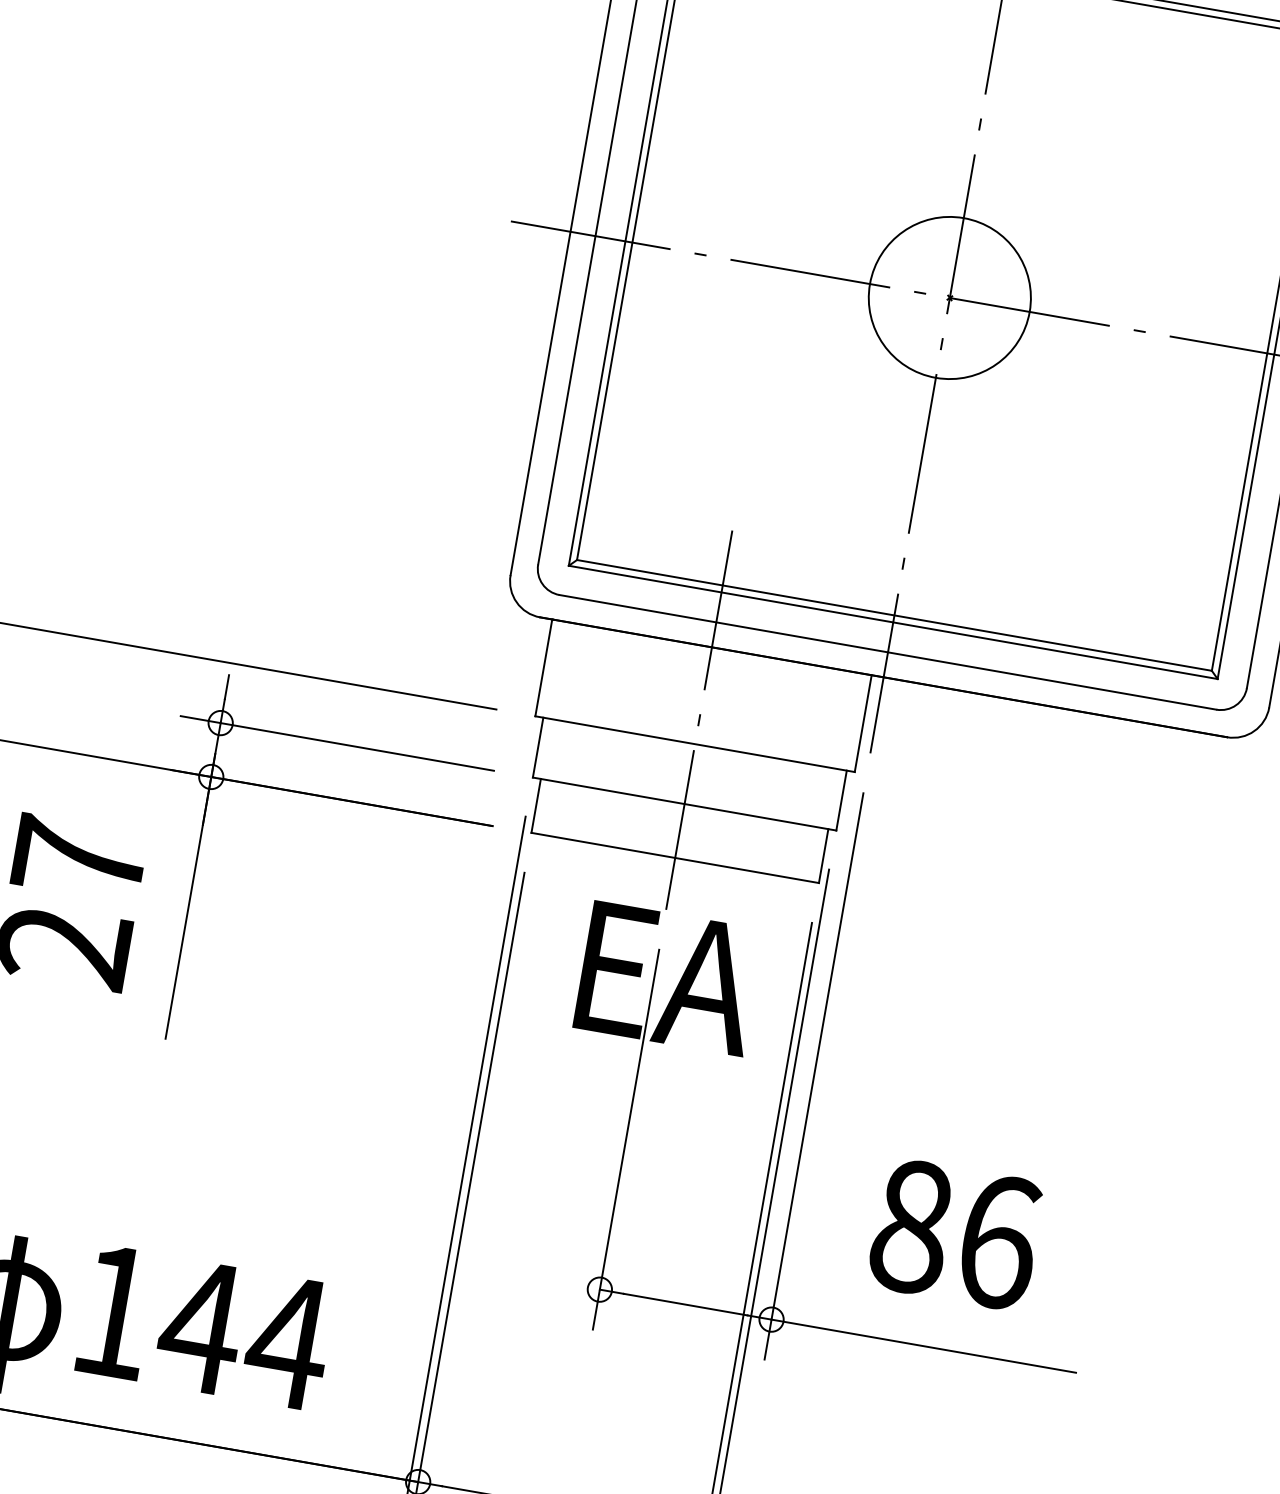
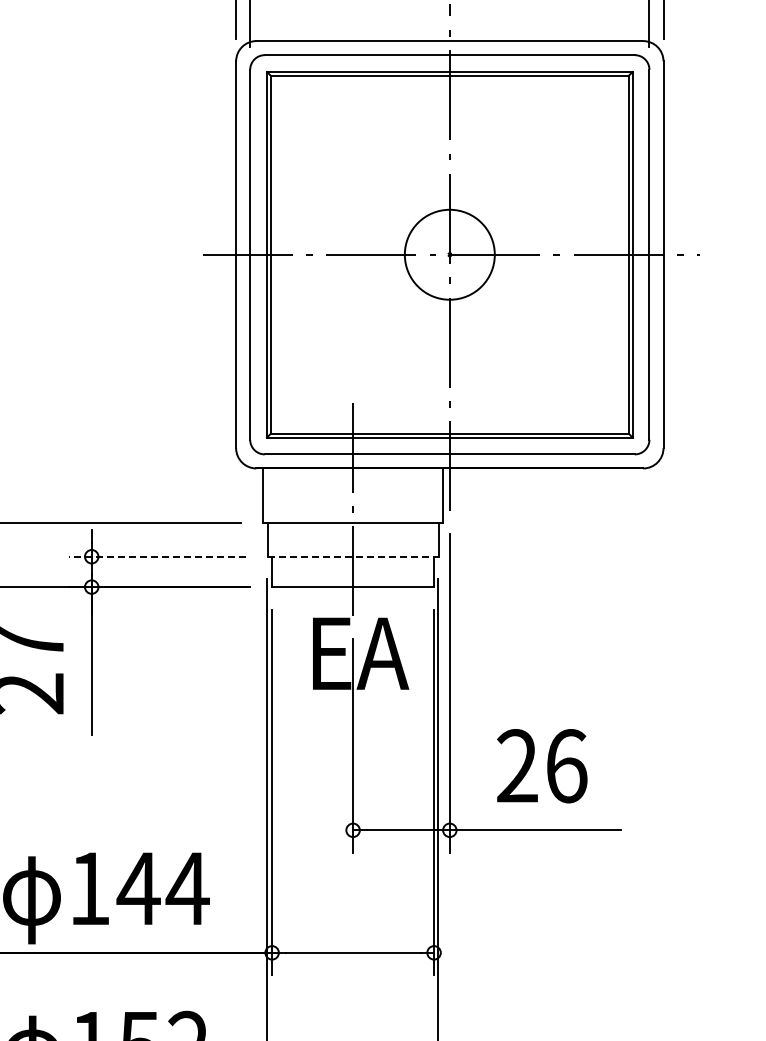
line: (335, 742) -> (156, 556), solid -> dashed
line: (685, 803) -> (353, 556), solid -> dashed
text: (911, 1227) -> (517, 766), 86 -> 26

